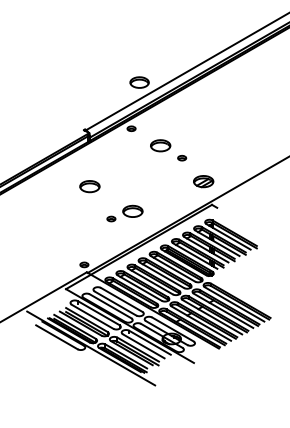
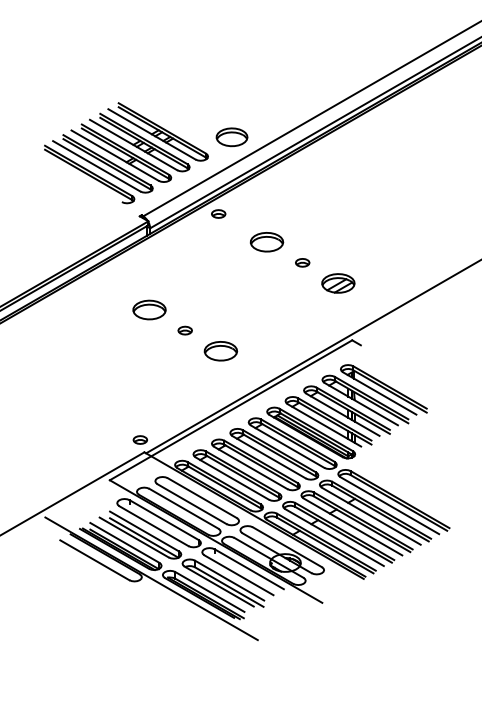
part: (75, 92) -> (125, 153), added
part: (203, 181) -> (338, 283), moved
part: (111, 218) -> (185, 329), moved

